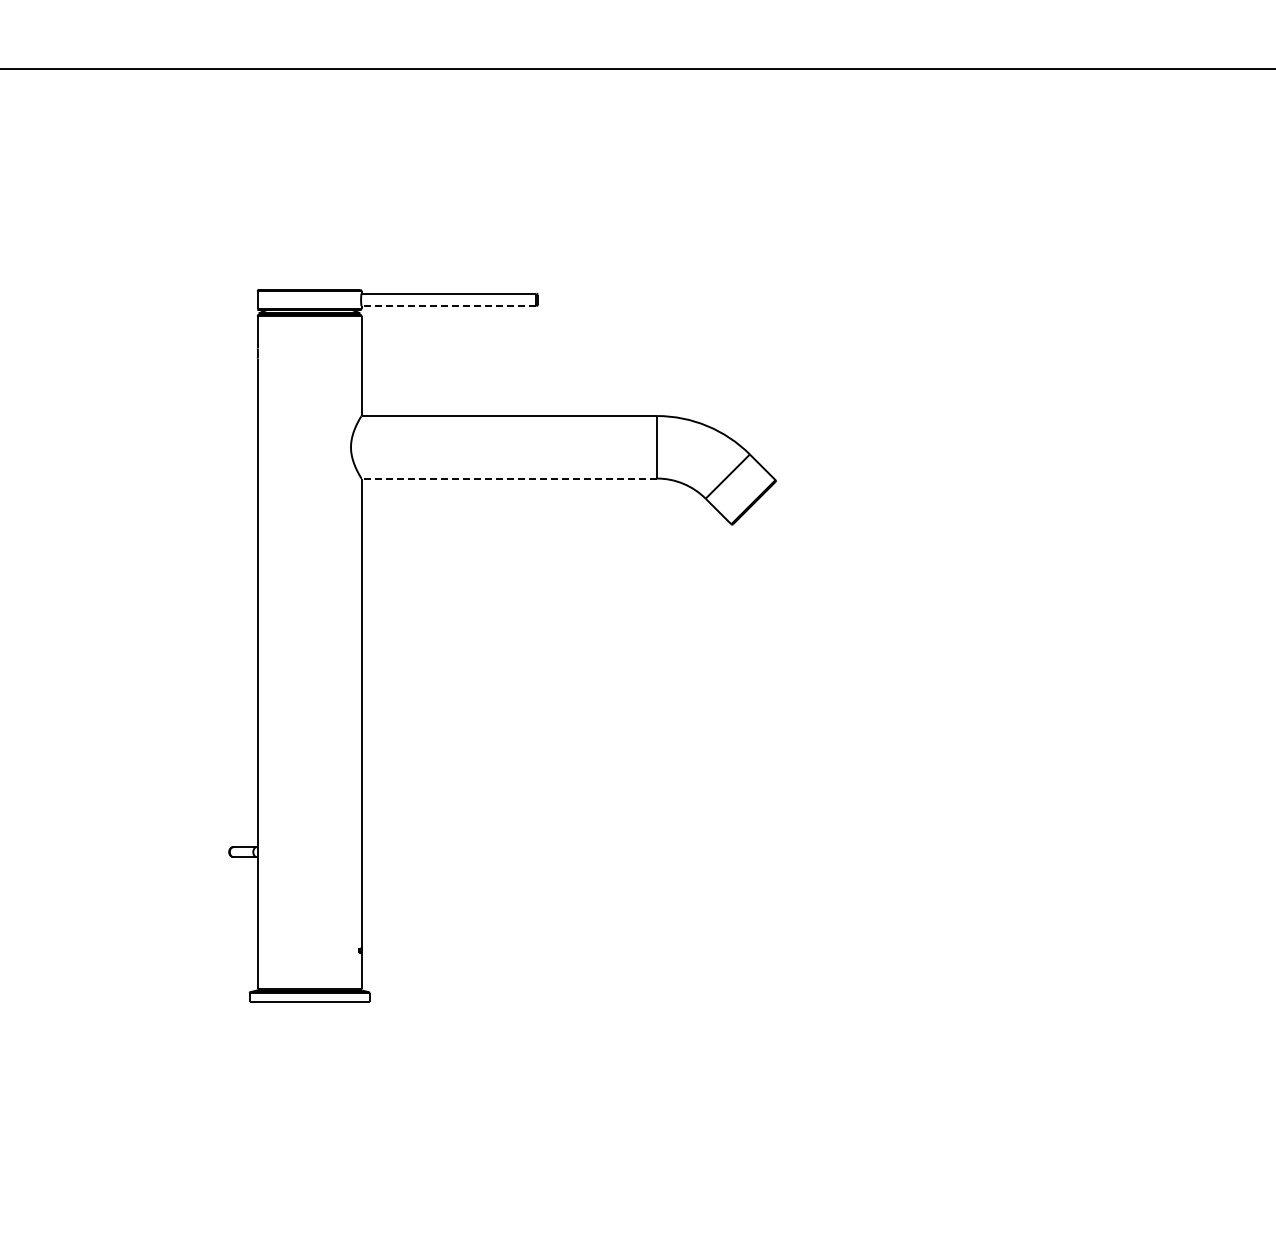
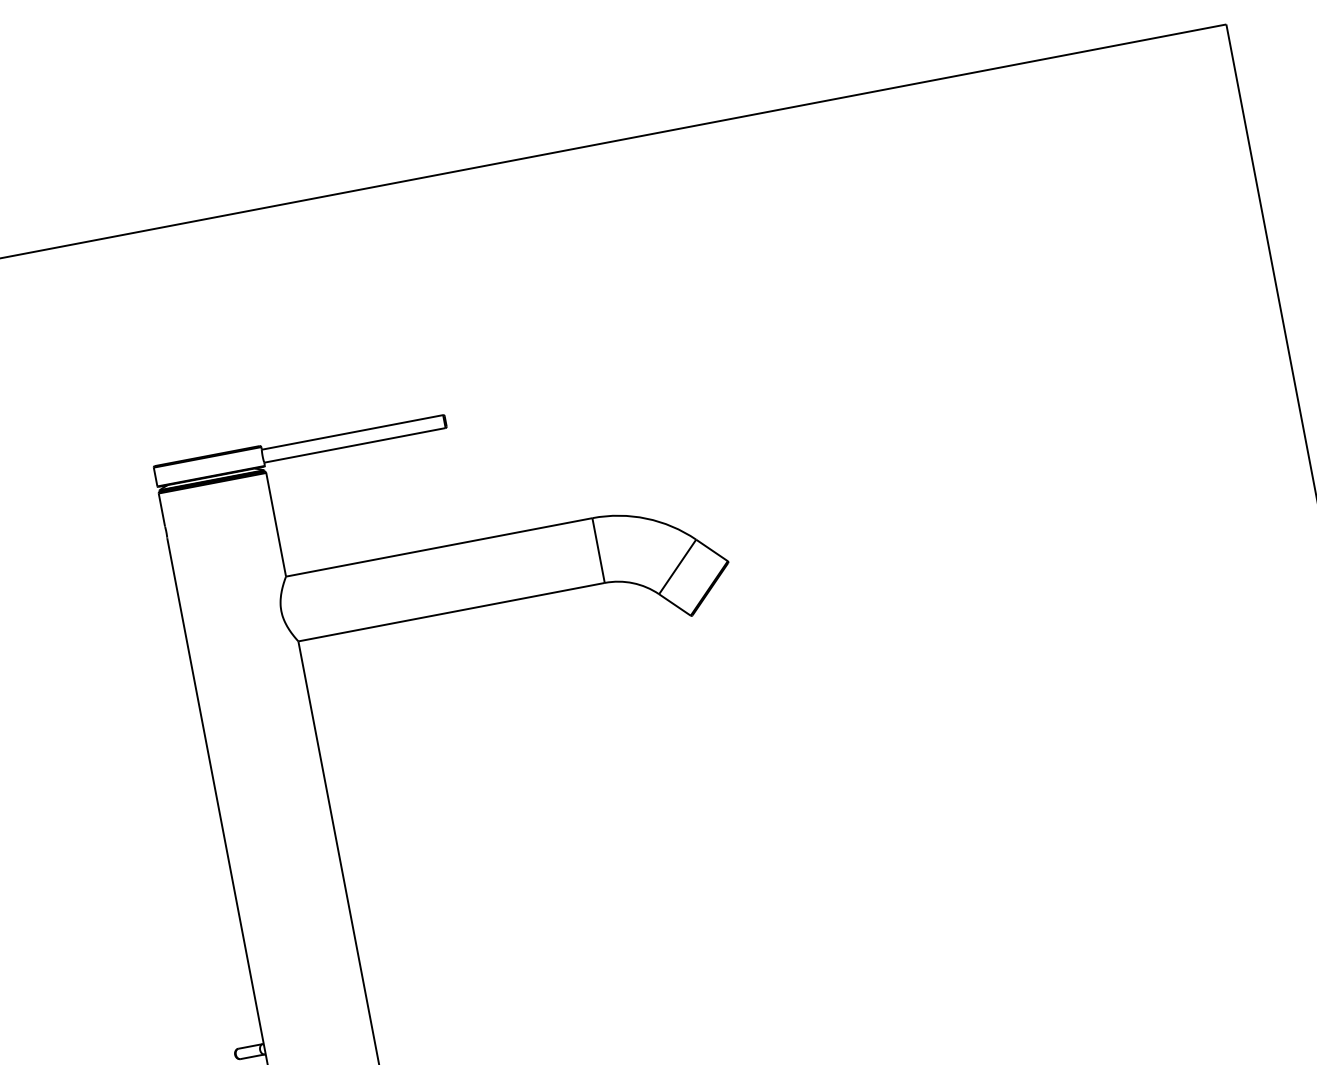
line: (448, 306) -> (354, 445), dashed -> solid
line: (509, 478) -> (451, 612), dashed -> solid

